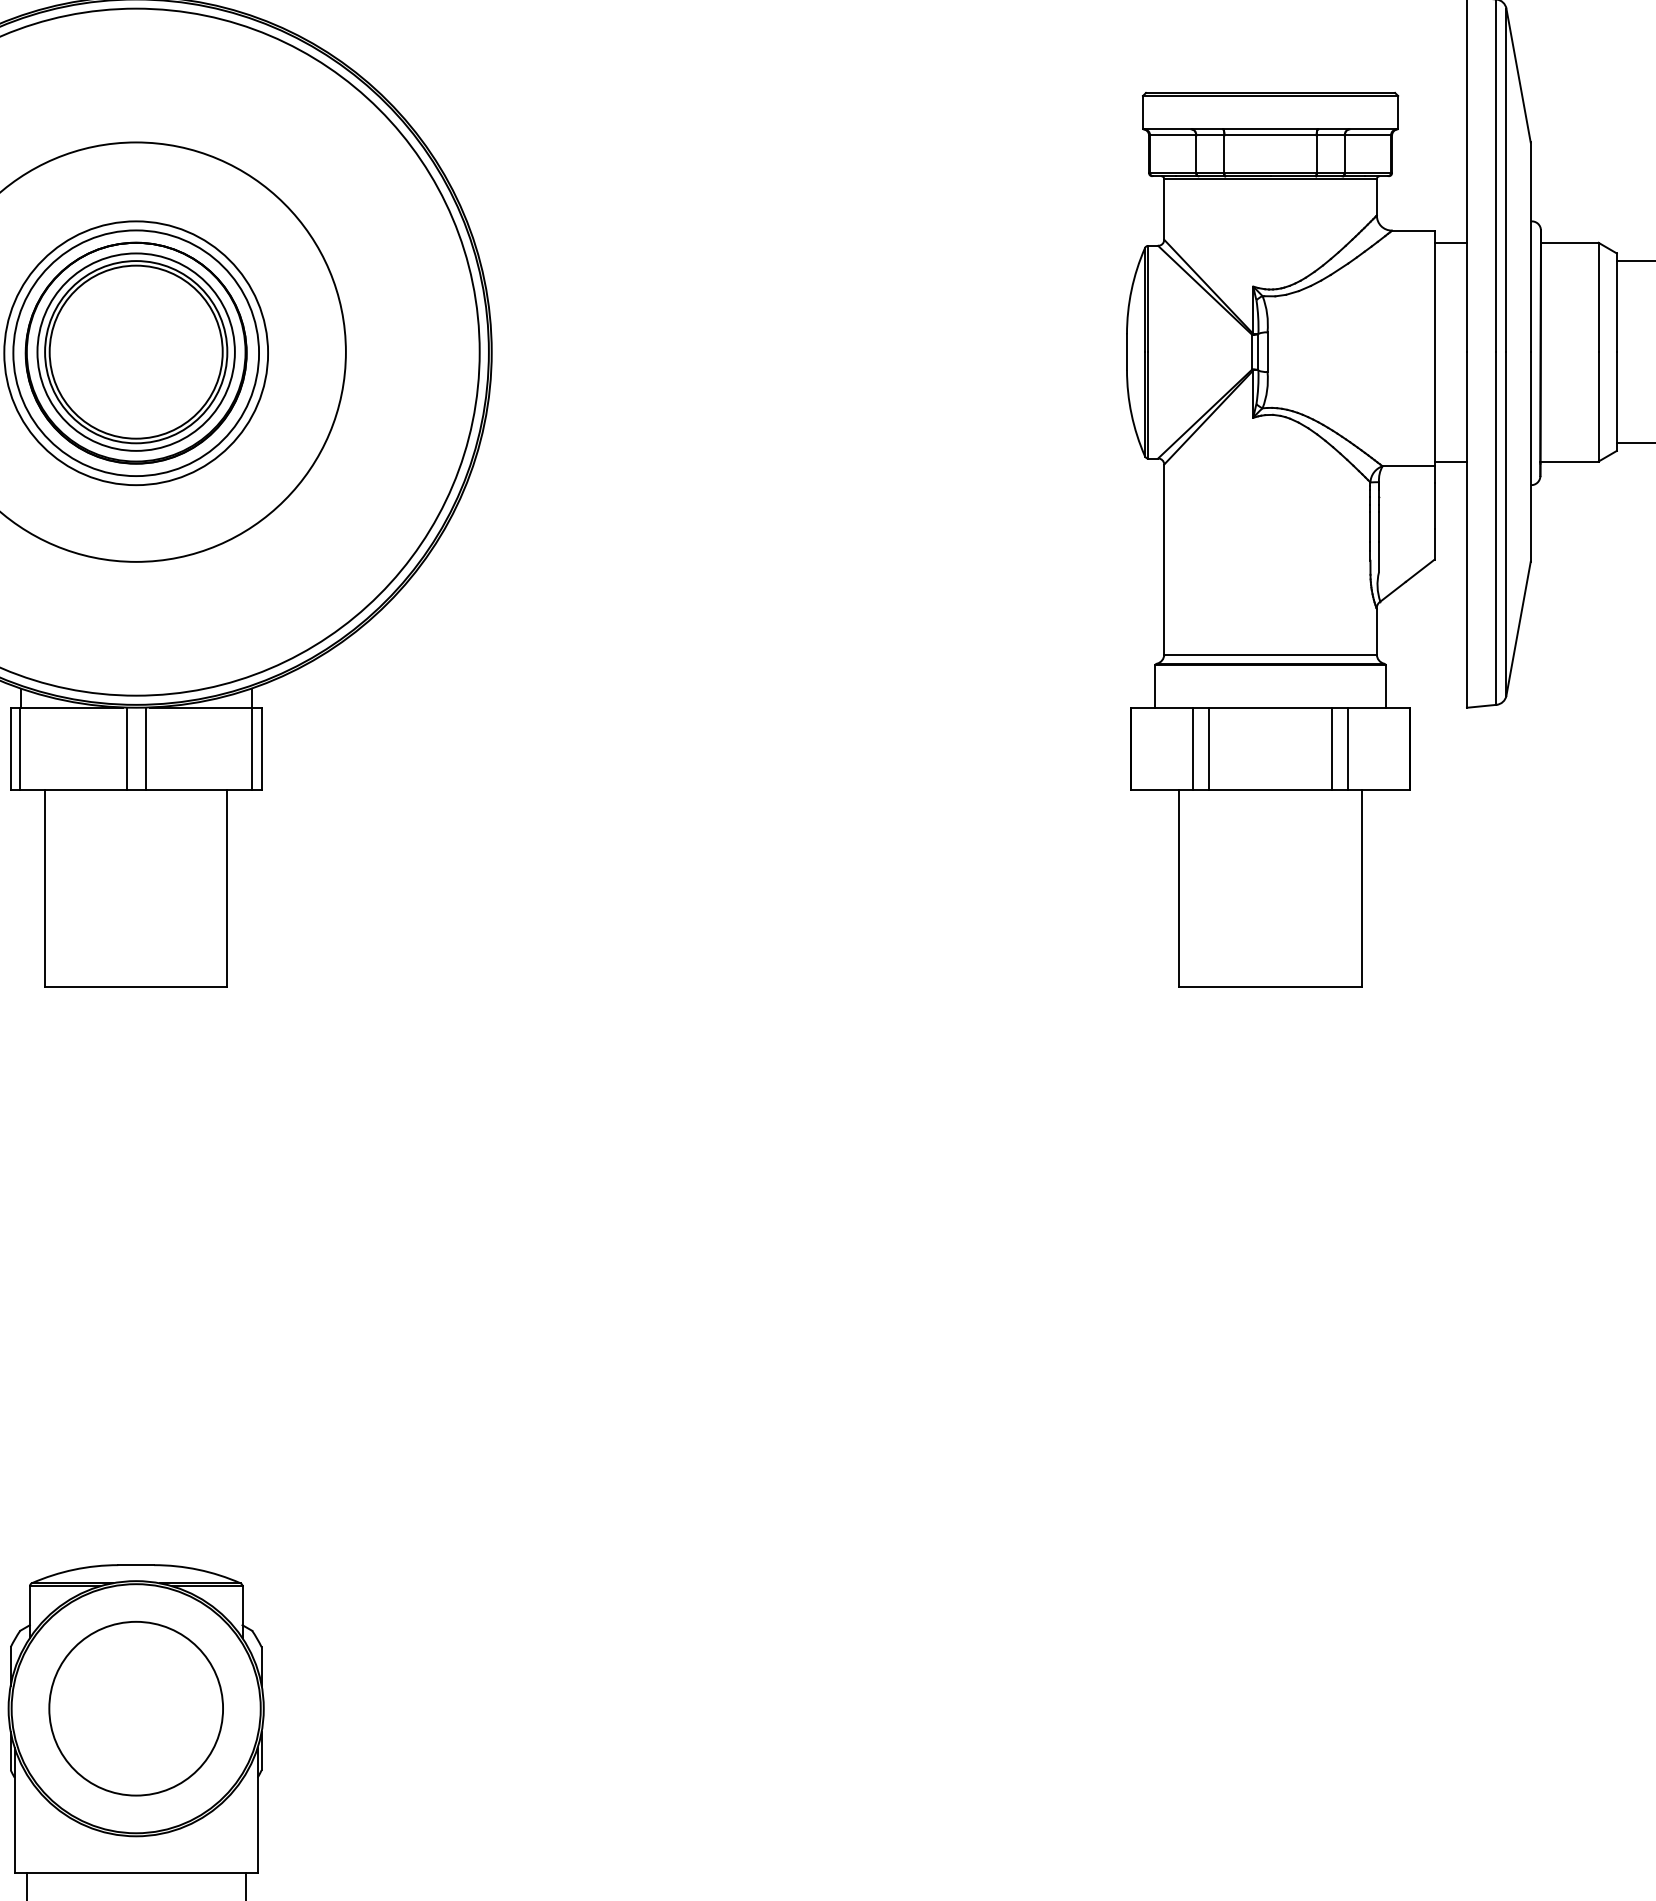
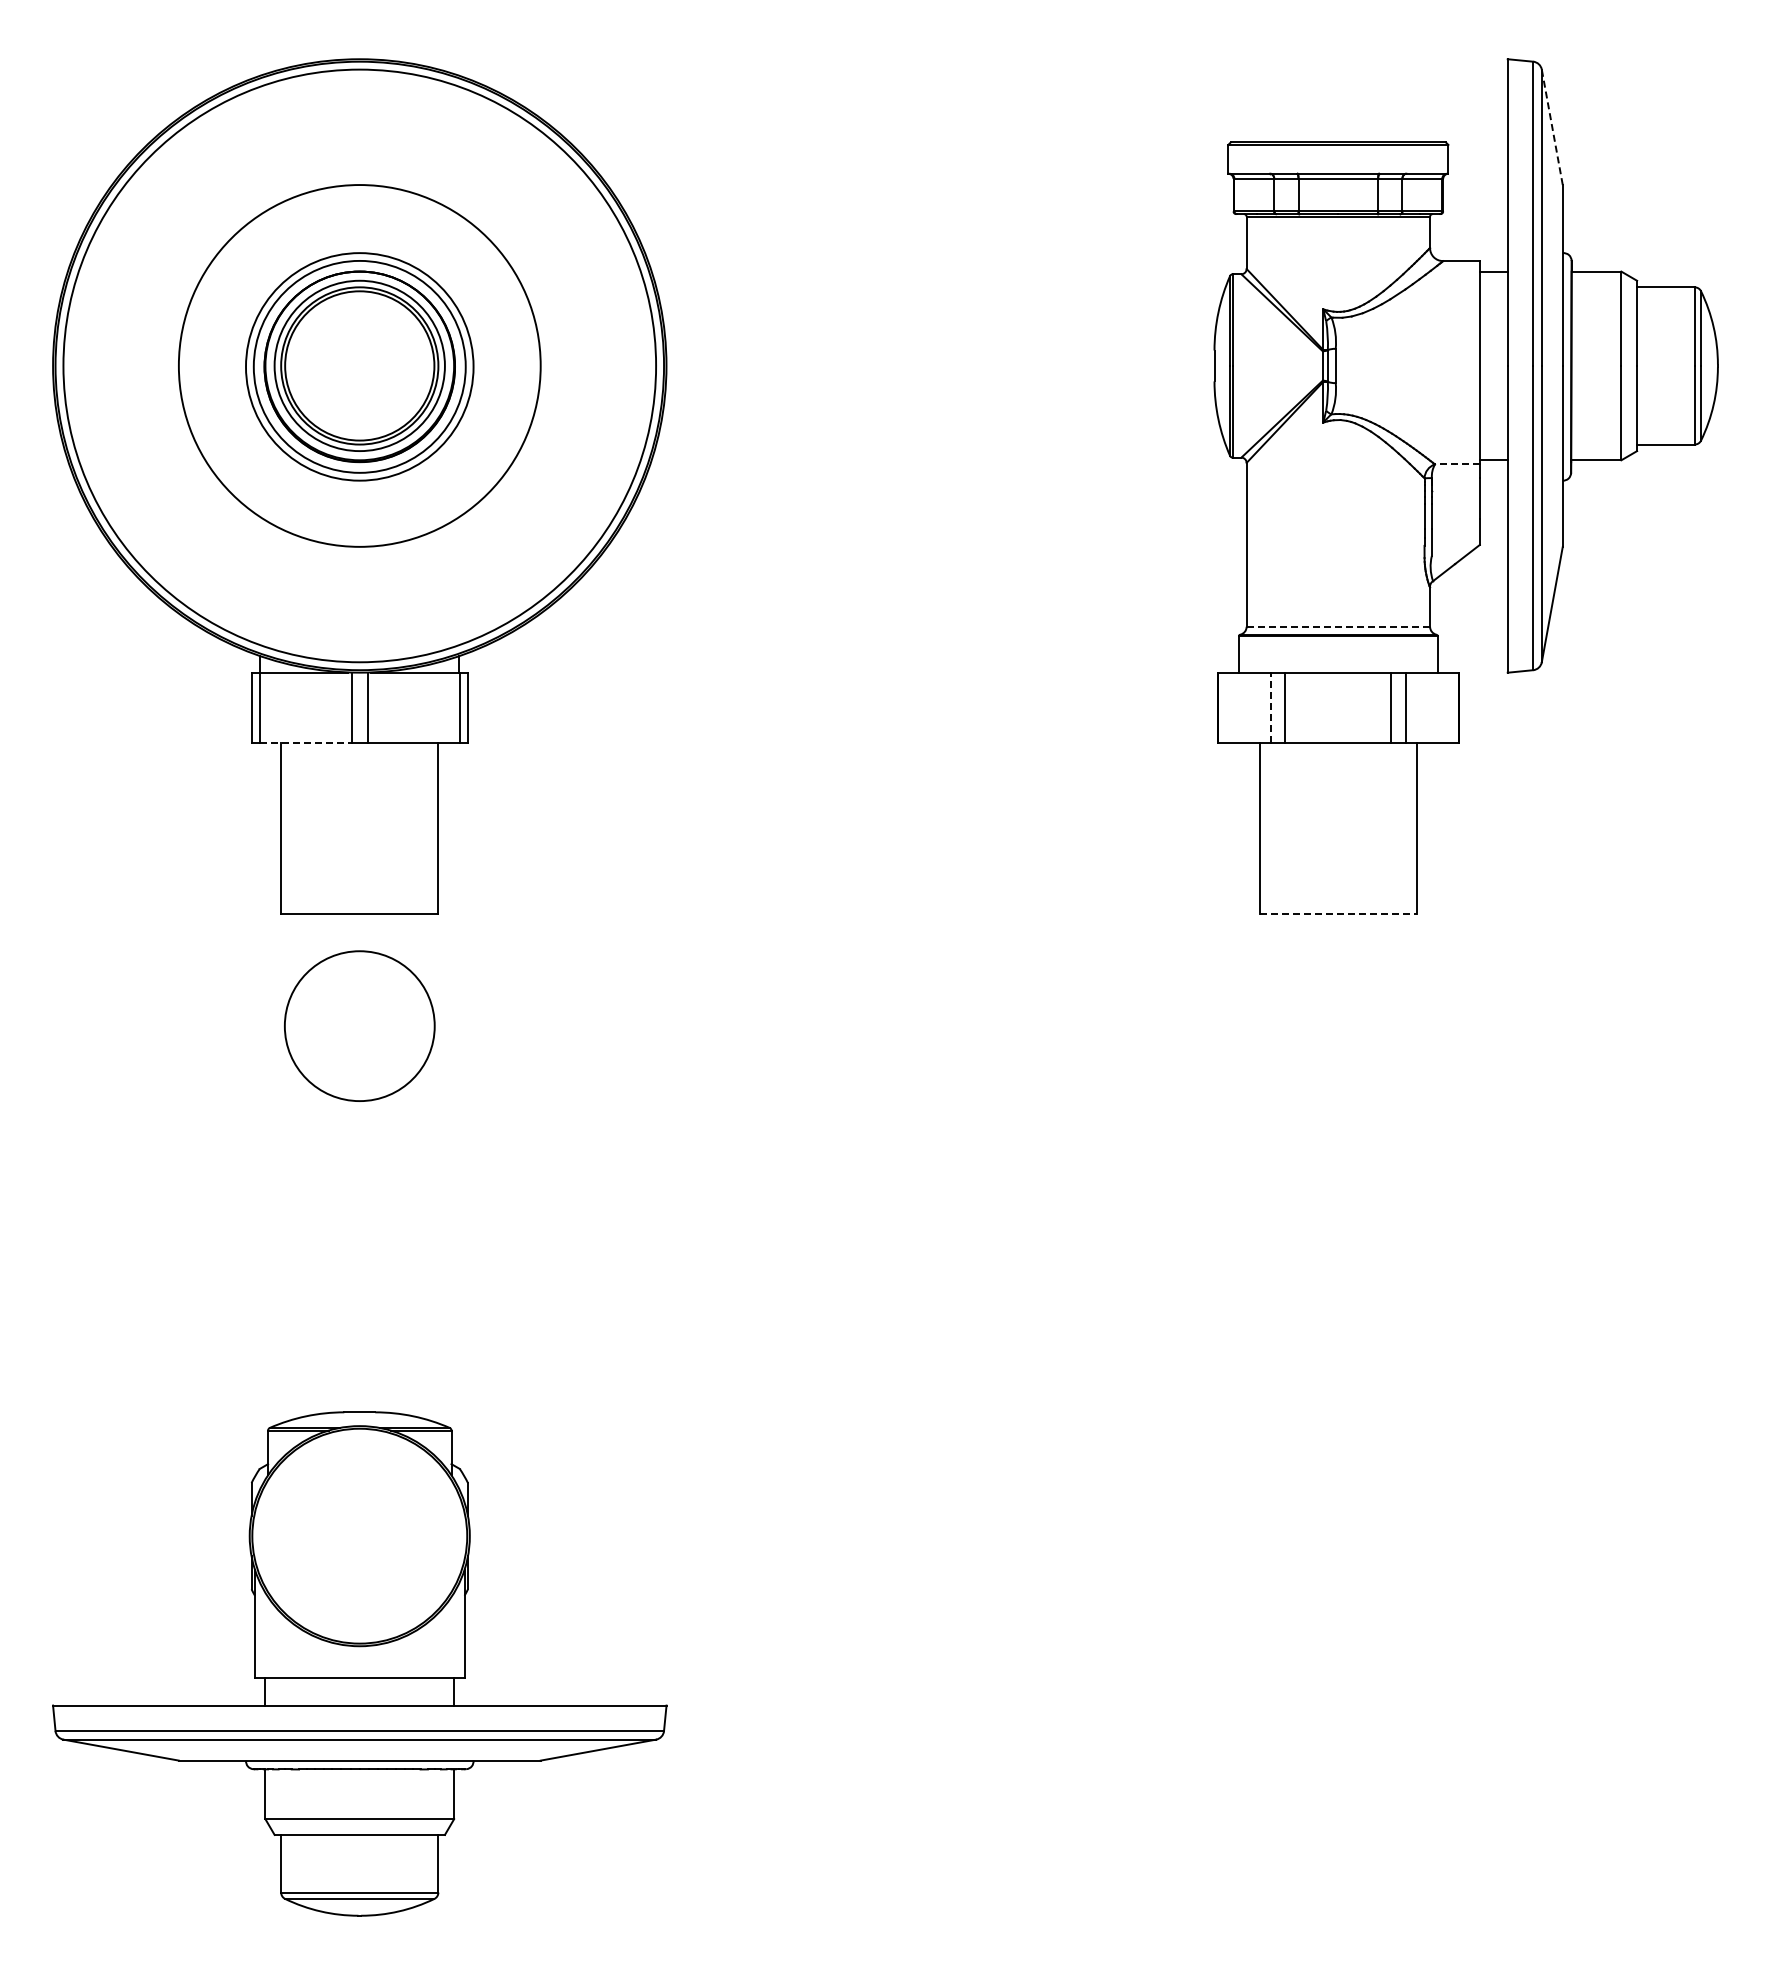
line: (1518, 75) -> (1552, 127), solid -> dashed
line: (1407, 466) -> (1456, 464), solid -> dashed
line: (1270, 654) -> (1338, 626), solid -> dashed
line: (1193, 748) -> (1271, 707), solid -> dashed
line: (73, 789) -> (305, 743), solid -> dashed
line: (1270, 986) -> (1338, 913), solid -> dashed
circle: (135, 1707) -> (359, 1025), moved

